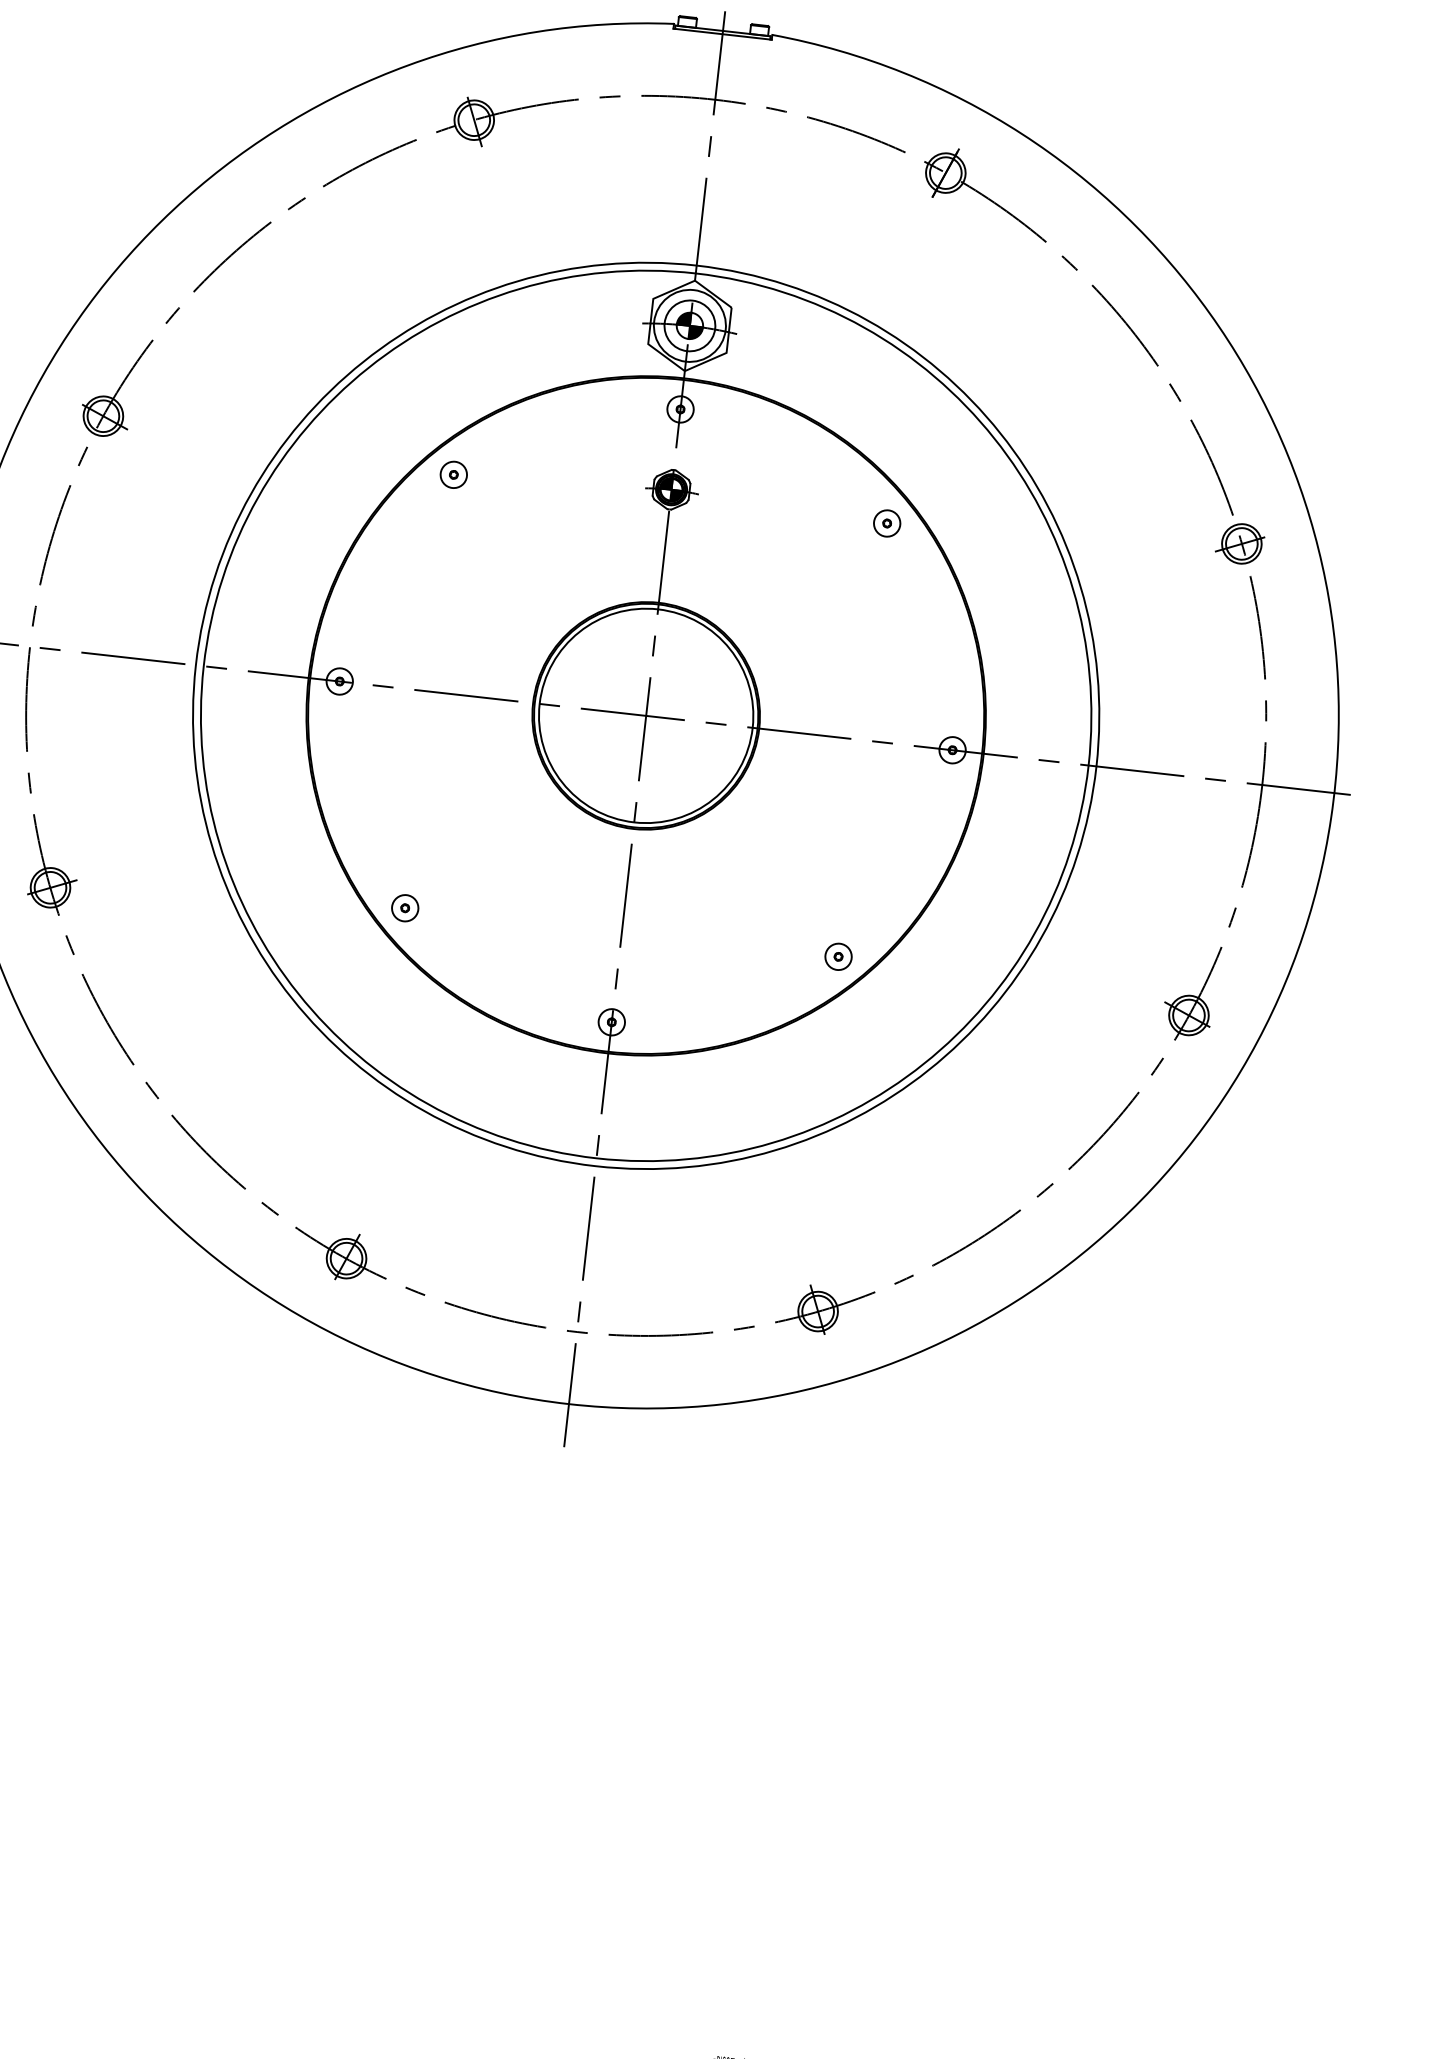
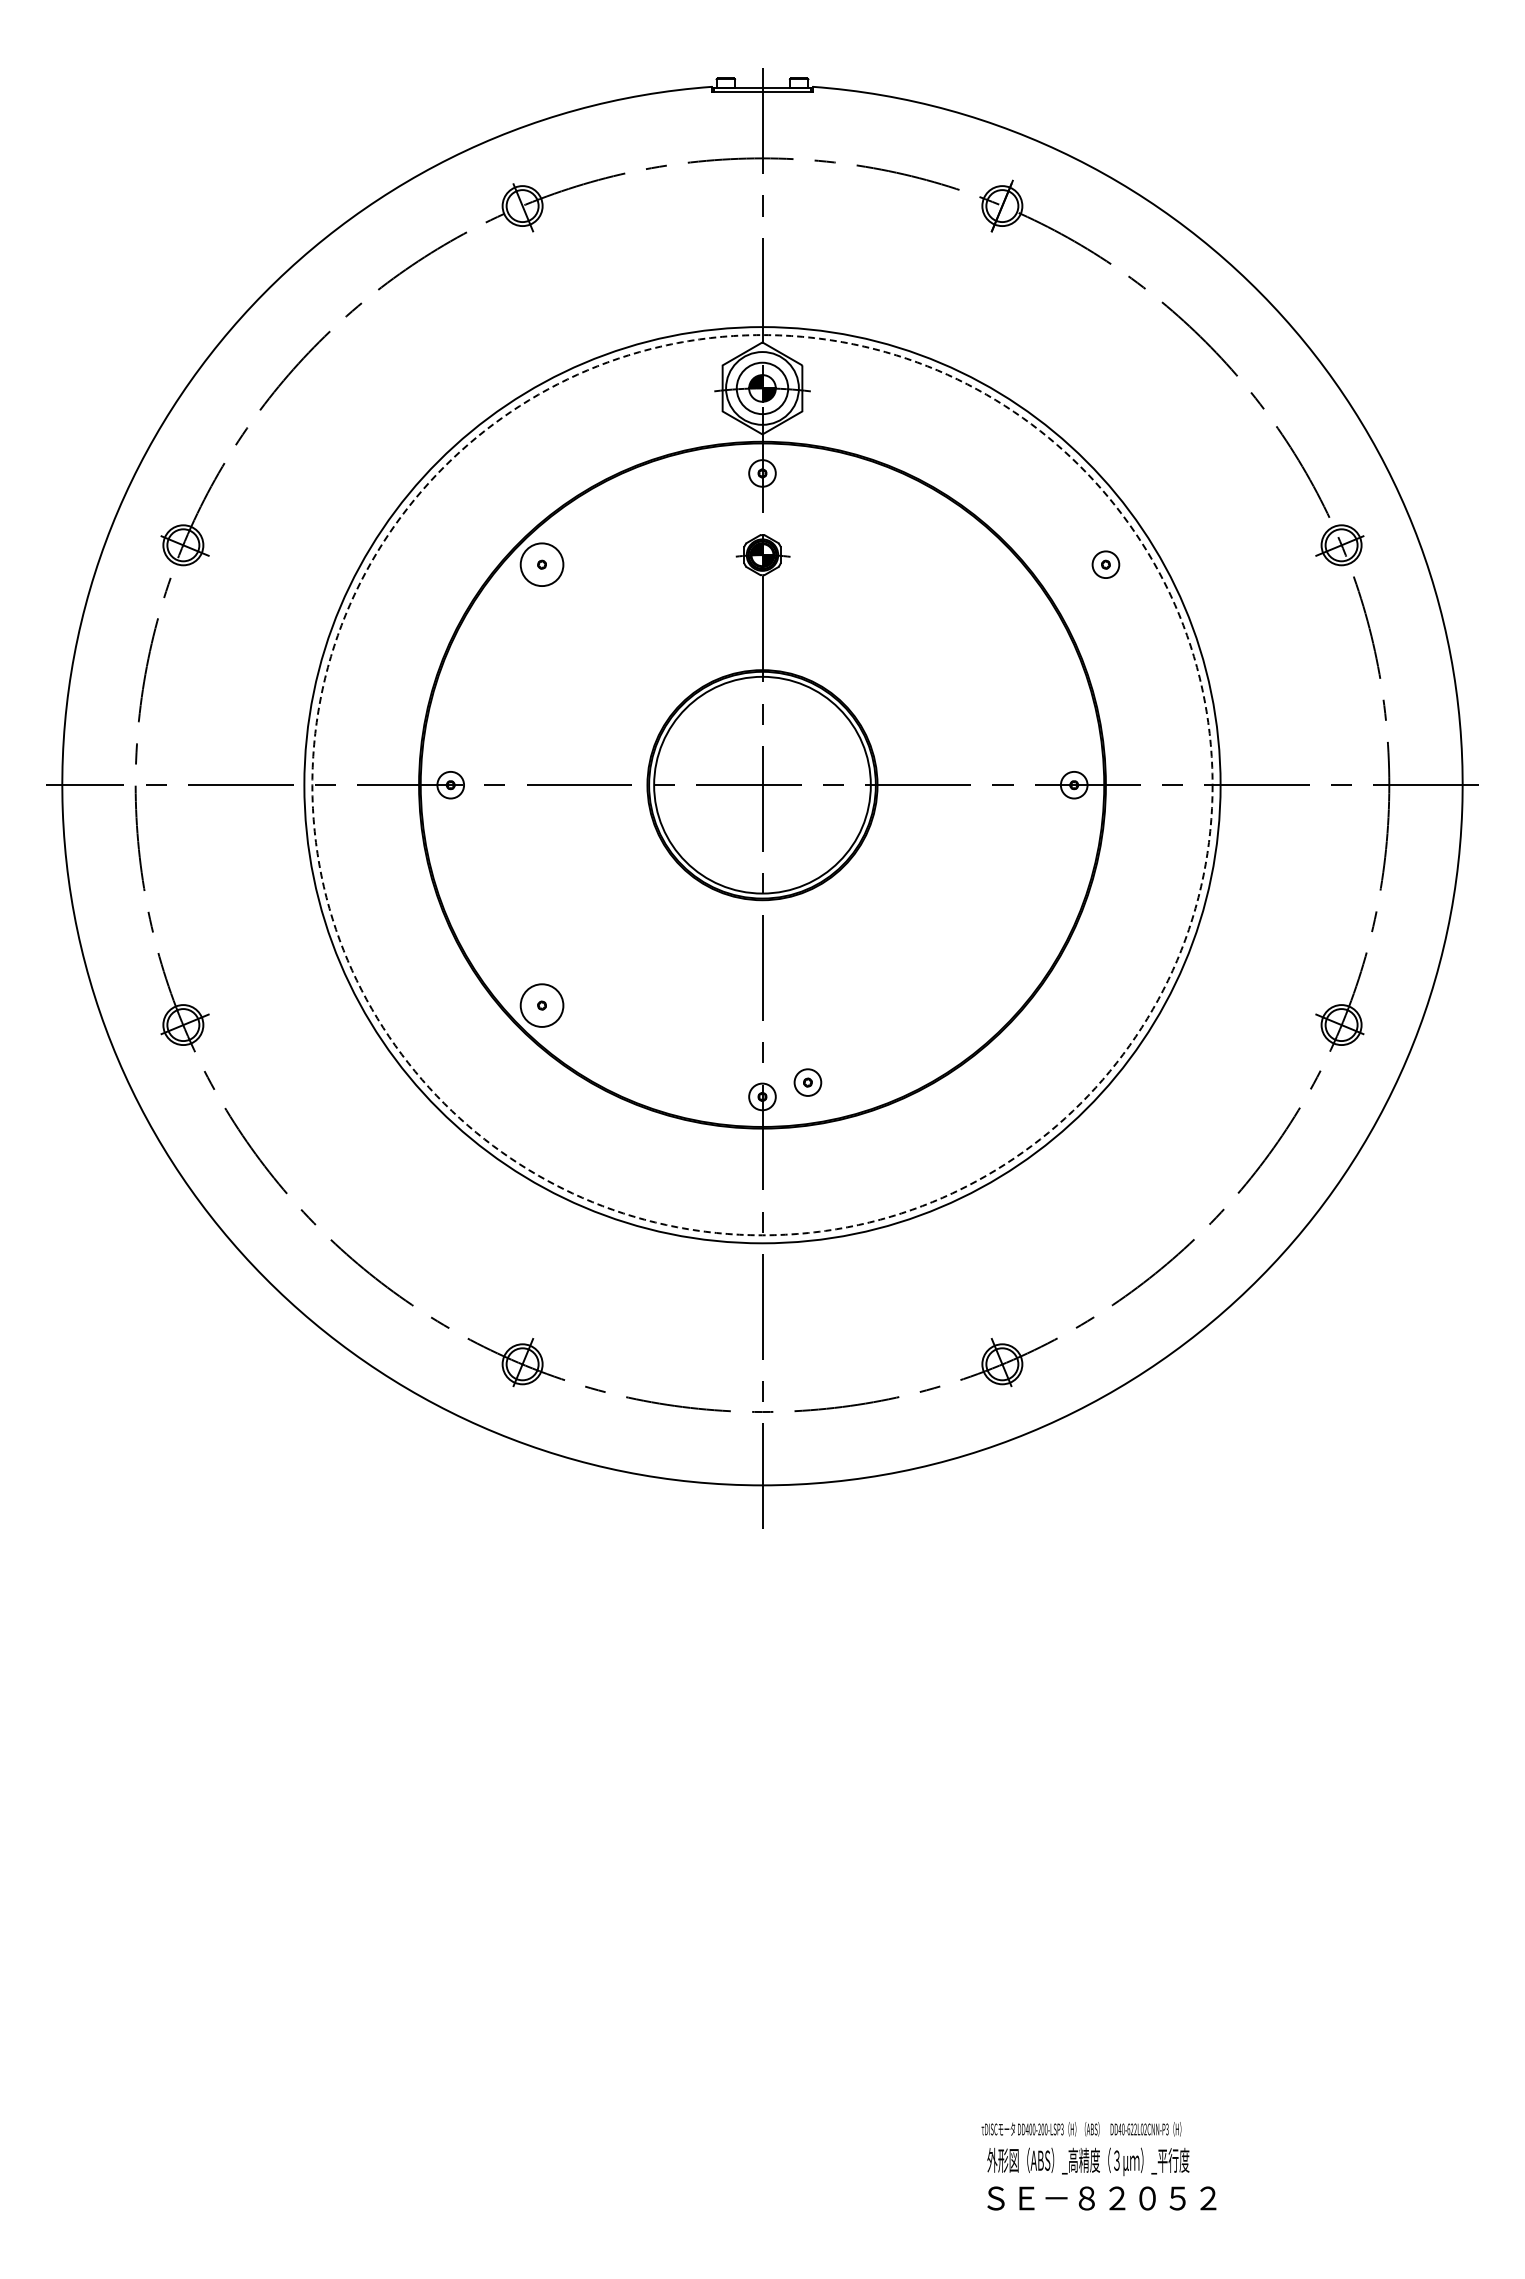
circle: (453, 474) -> (541, 564), size x1.6
part: (886, 523) -> (1105, 564), moved
circle: (646, 716) -> (762, 785), solid -> dashed
circle: (404, 908) -> (541, 1005), size x1.6
part: (838, 956) -> (807, 1082), moved

